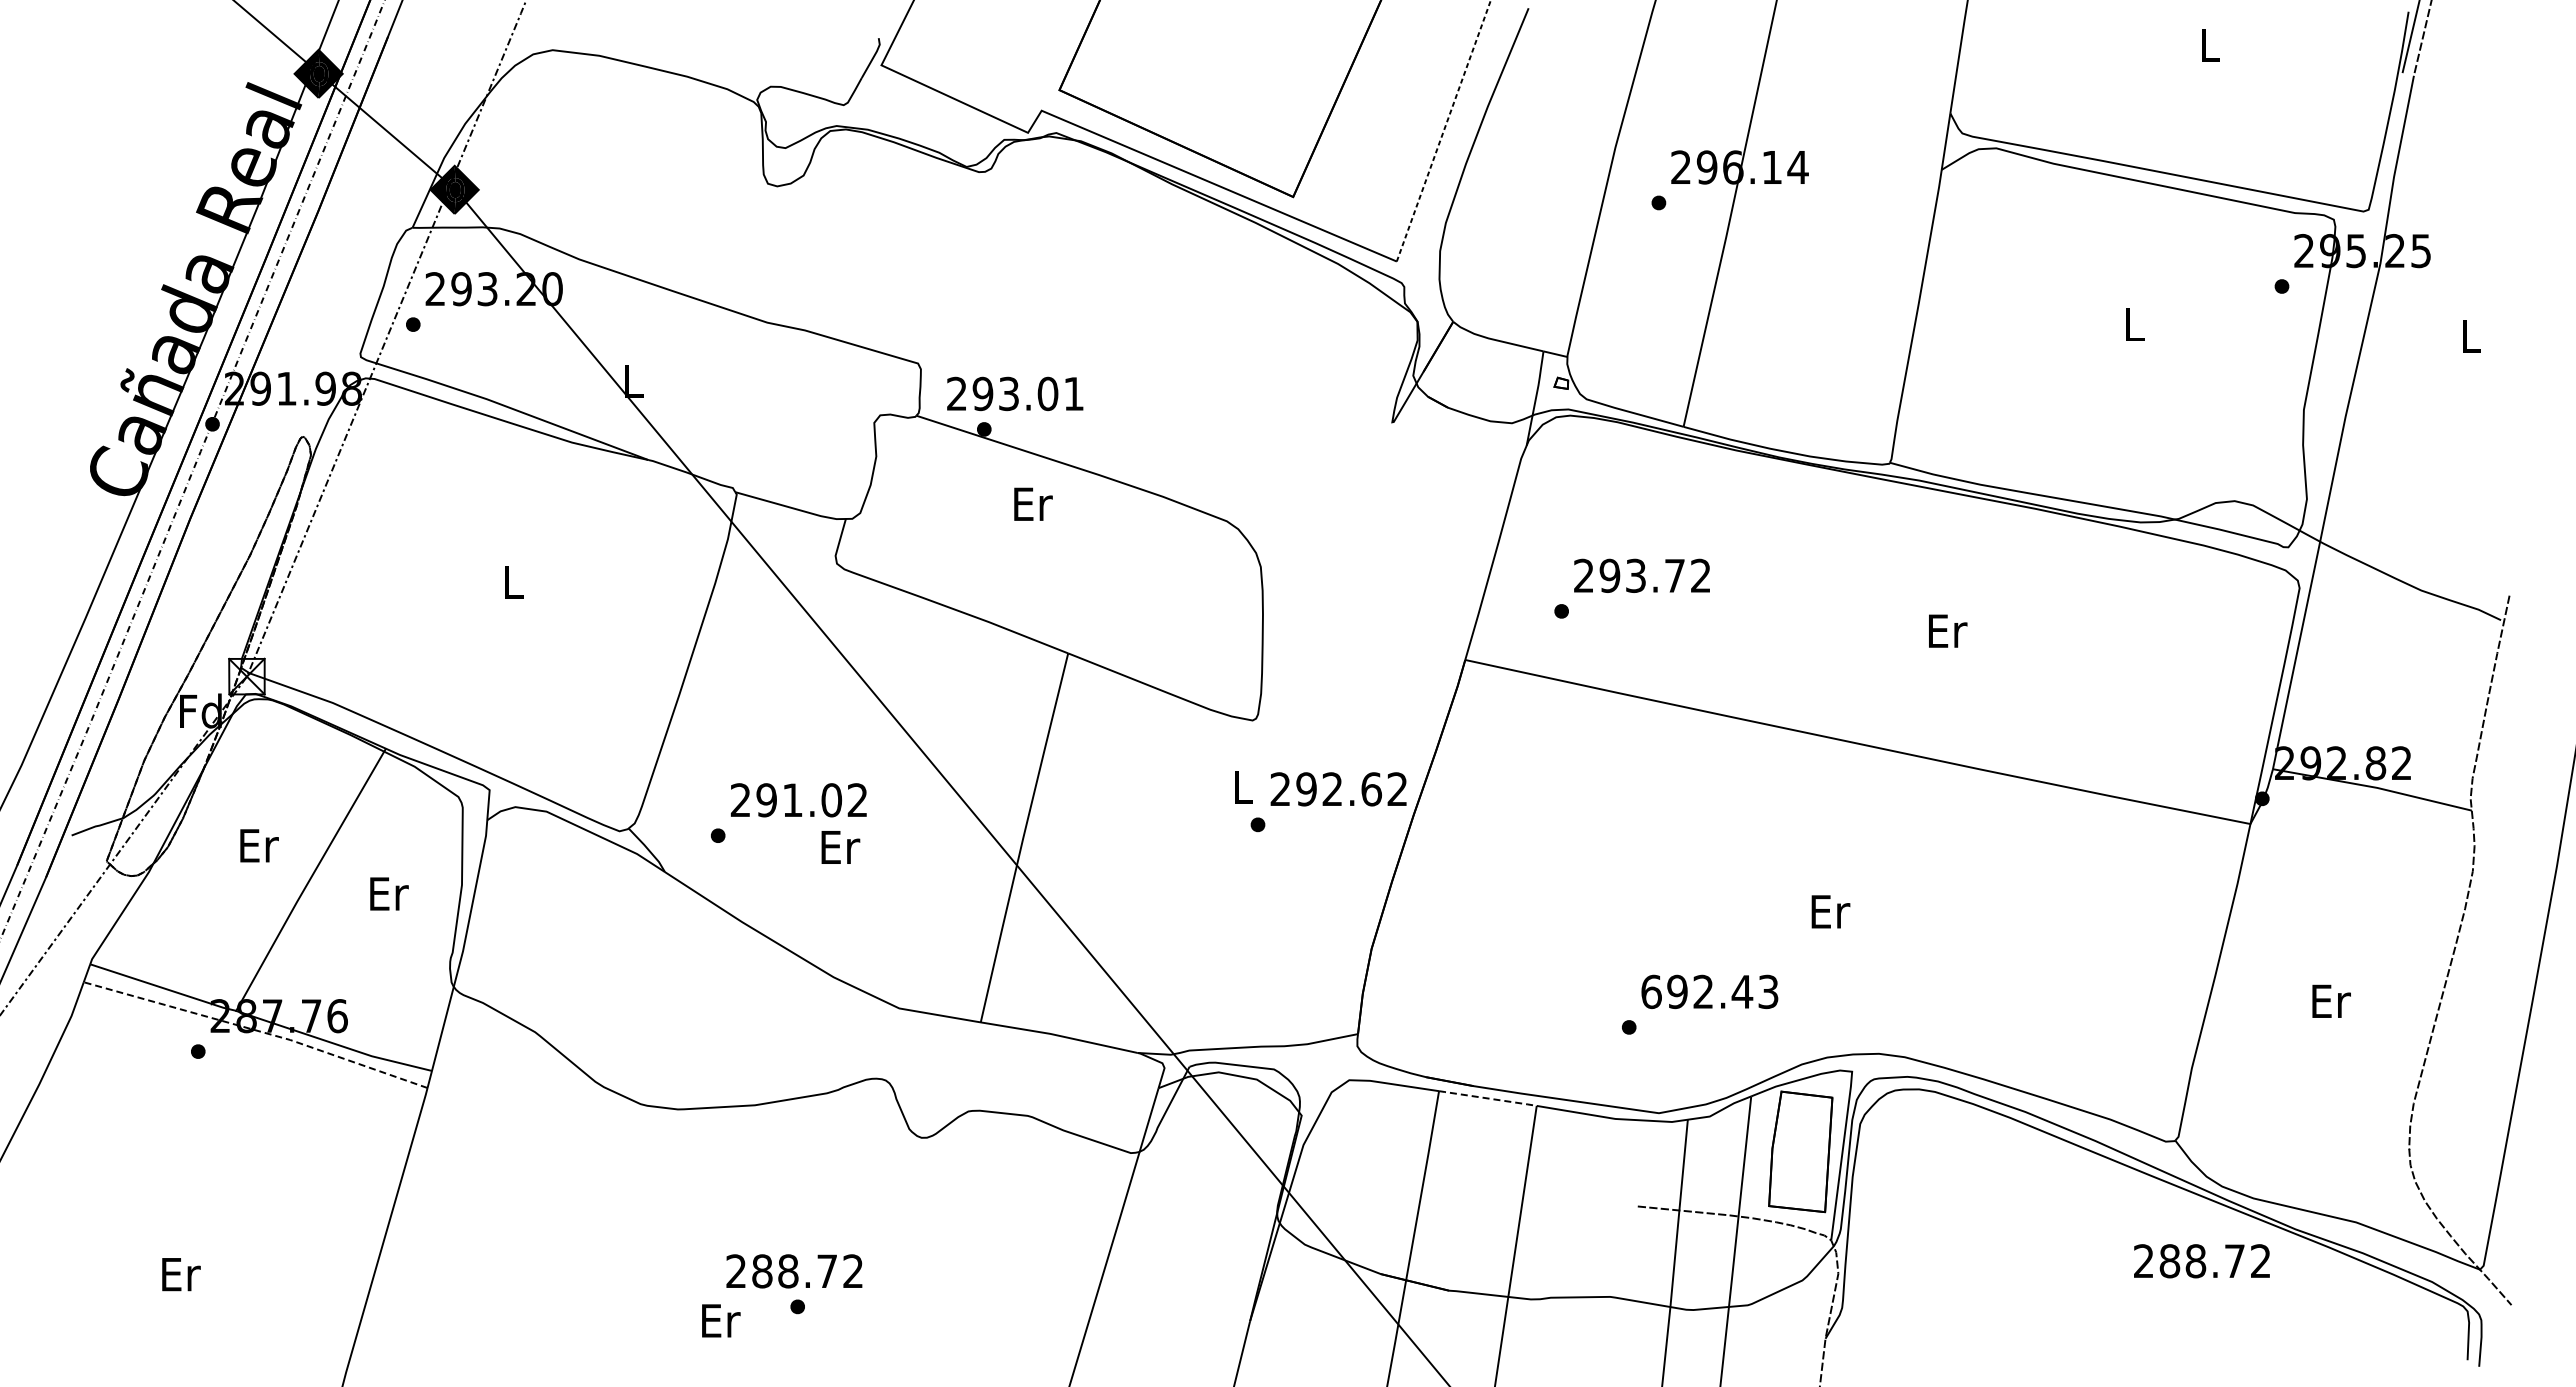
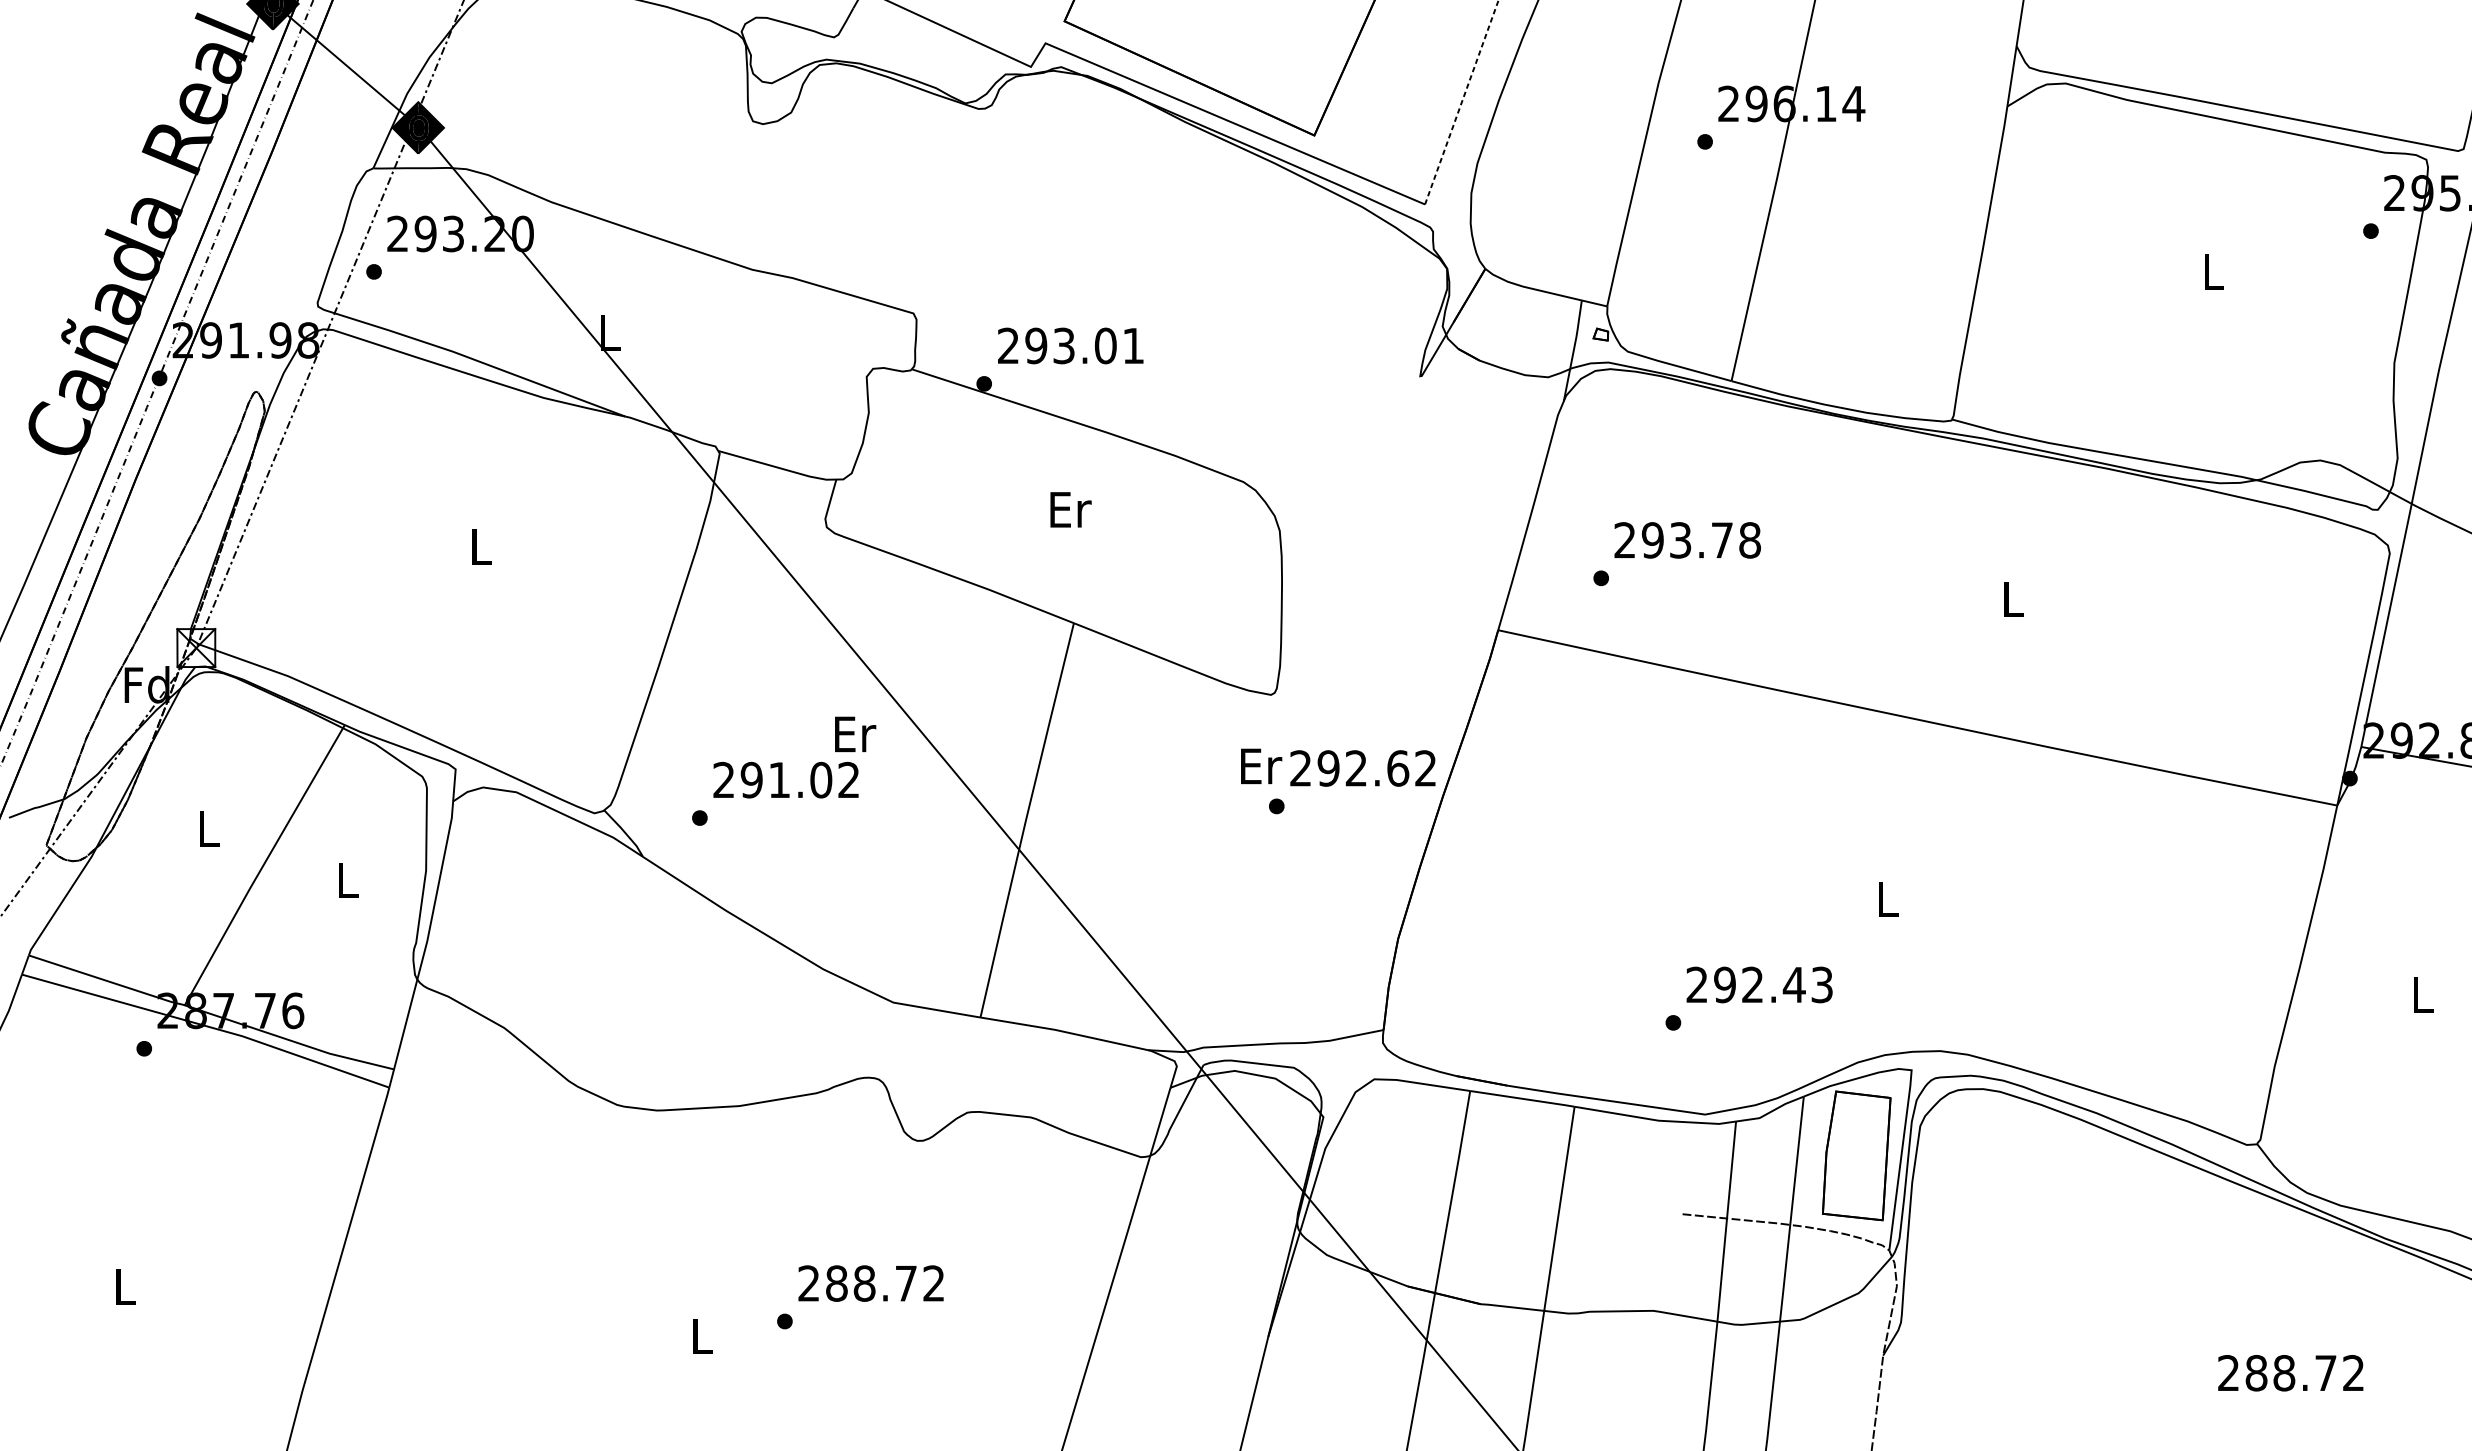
text: (1015, 393) -> (1071, 345), moved
text: (1033, 503) -> (1071, 508), moved
text: (1700, 575) -> (1749, 539), 293.72 -> 293.78
text: (1948, 630) -> (2014, 598), Er -> L
text: (1243, 786) -> (1261, 765), L -> Er
text: (259, 845) -> (209, 828), Er -> L
text: (840, 847) -> (855, 734), moved
text: (389, 893) -> (348, 879), Er -> L
text: (1830, 911) -> (1888, 899), Er -> L
text: (1651, 991) -> (1697, 984), 692.43 -> 292.43
text: (2331, 1000) -> (2423, 994), Er -> L
line: (257, 1030) -> (207, 1026), dashed -> solid
line: (1488, 1098) -> (1523, 1098), dashed -> solid
text: (2201, 1261) -> (2290, 1373), moved
text: (794, 1271) -> (871, 1283), moved
text: (181, 1274) -> (126, 1286), Er -> L
text: (721, 1320) -> (703, 1336), Er -> L

